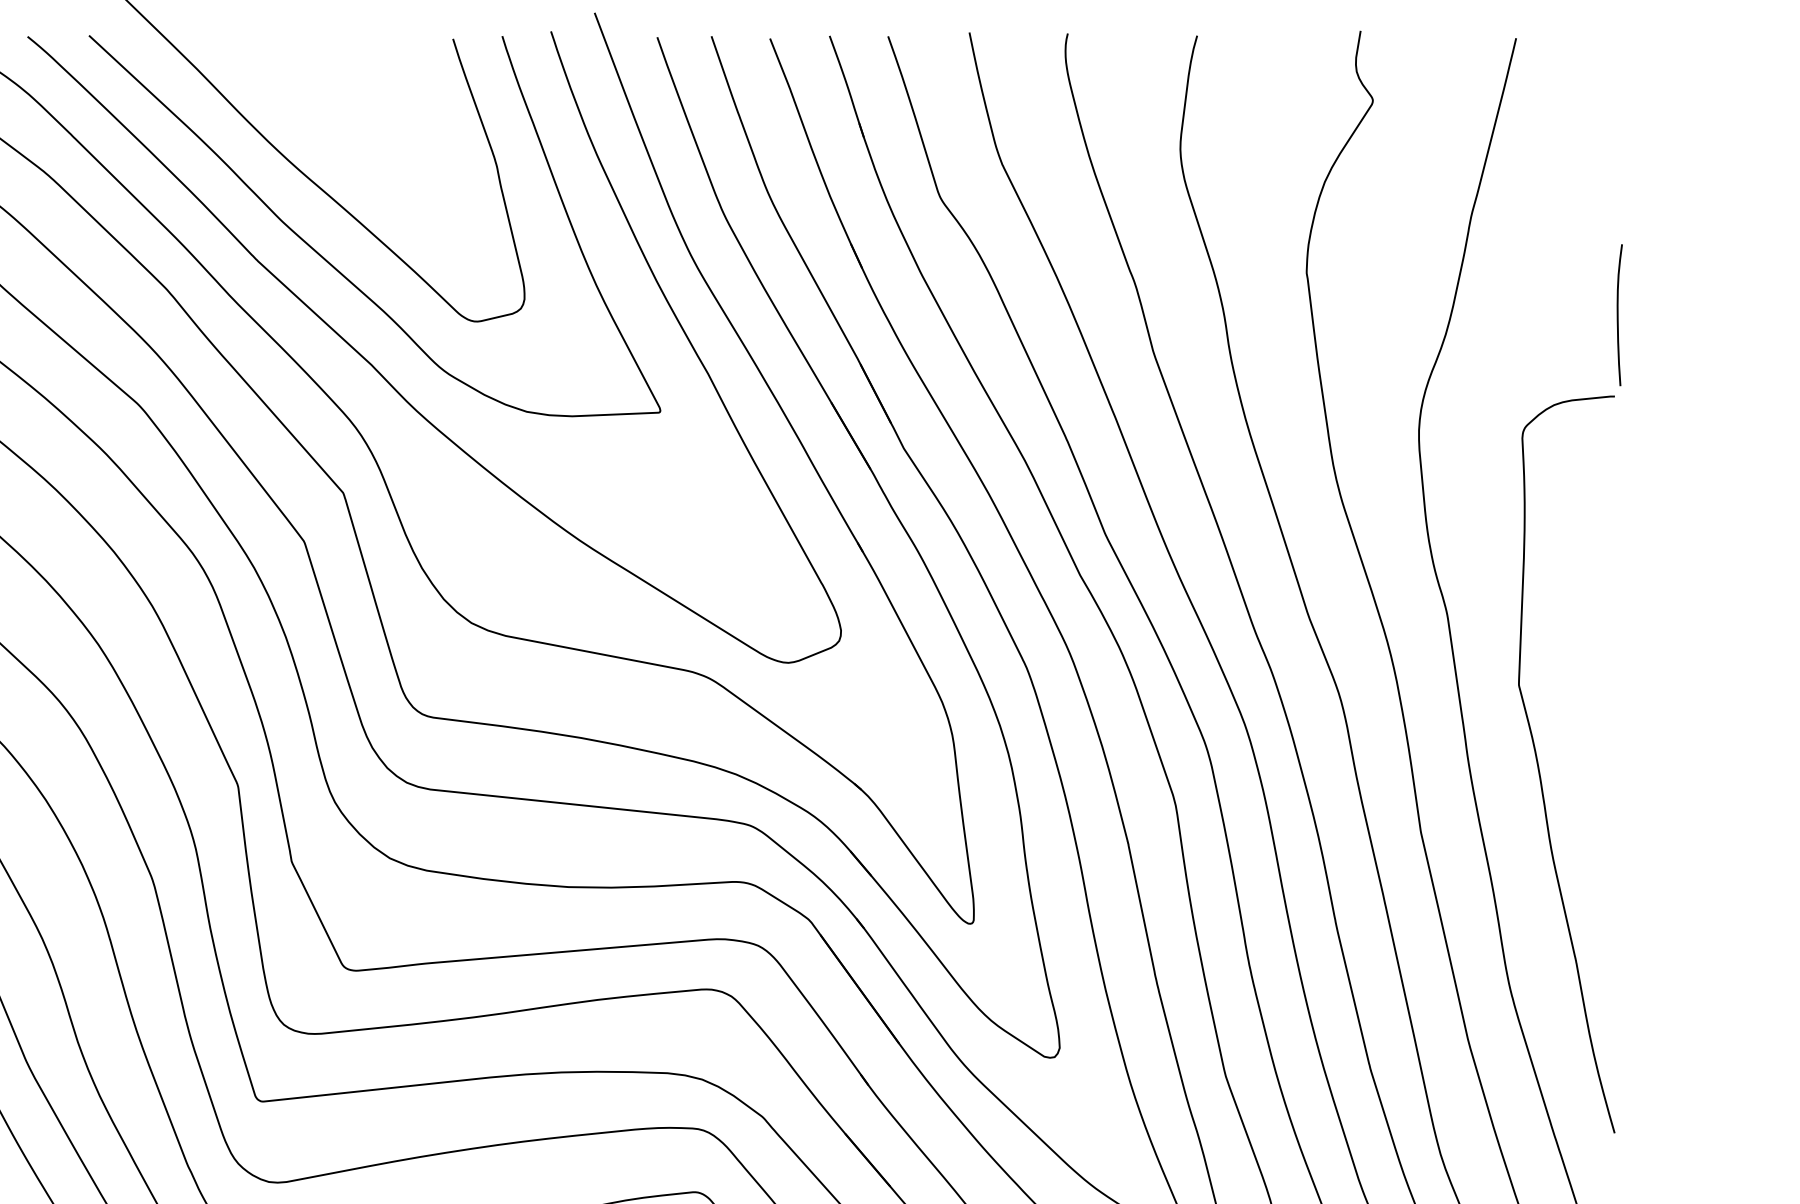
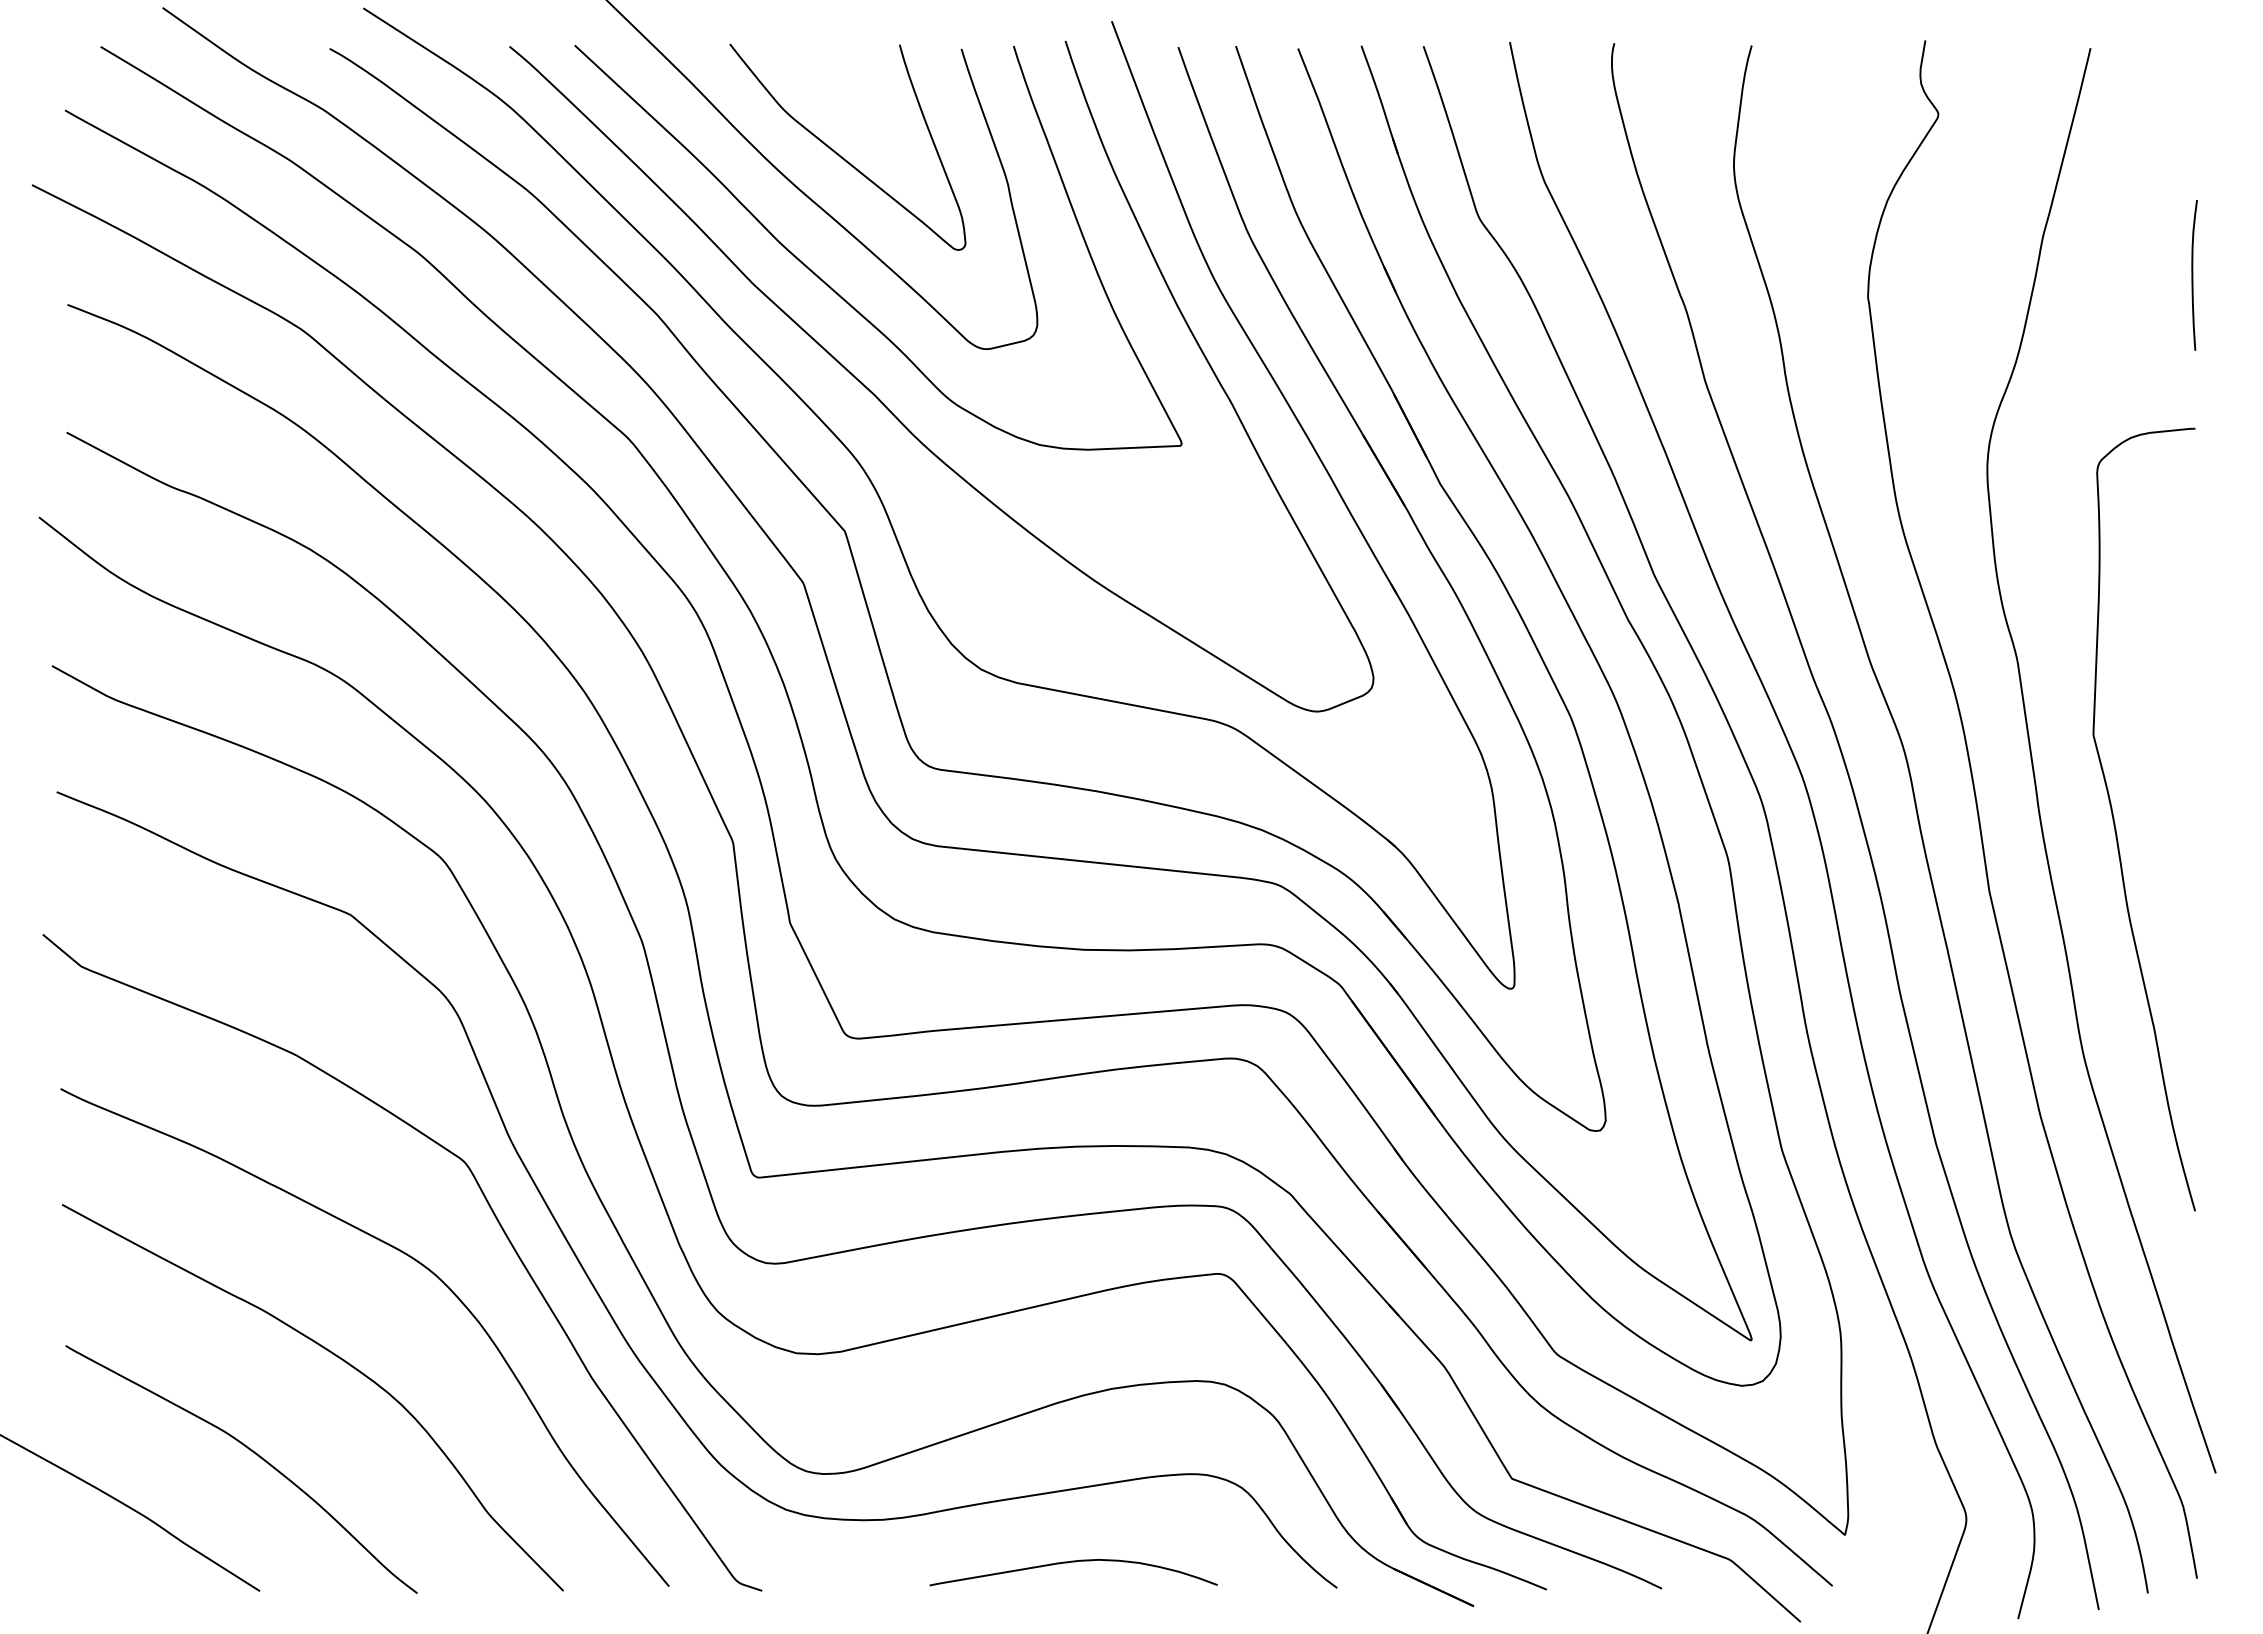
curve: (341, 140) -> (842, 156), added
curve: (1618, 315) -> (2193, 275), moved

